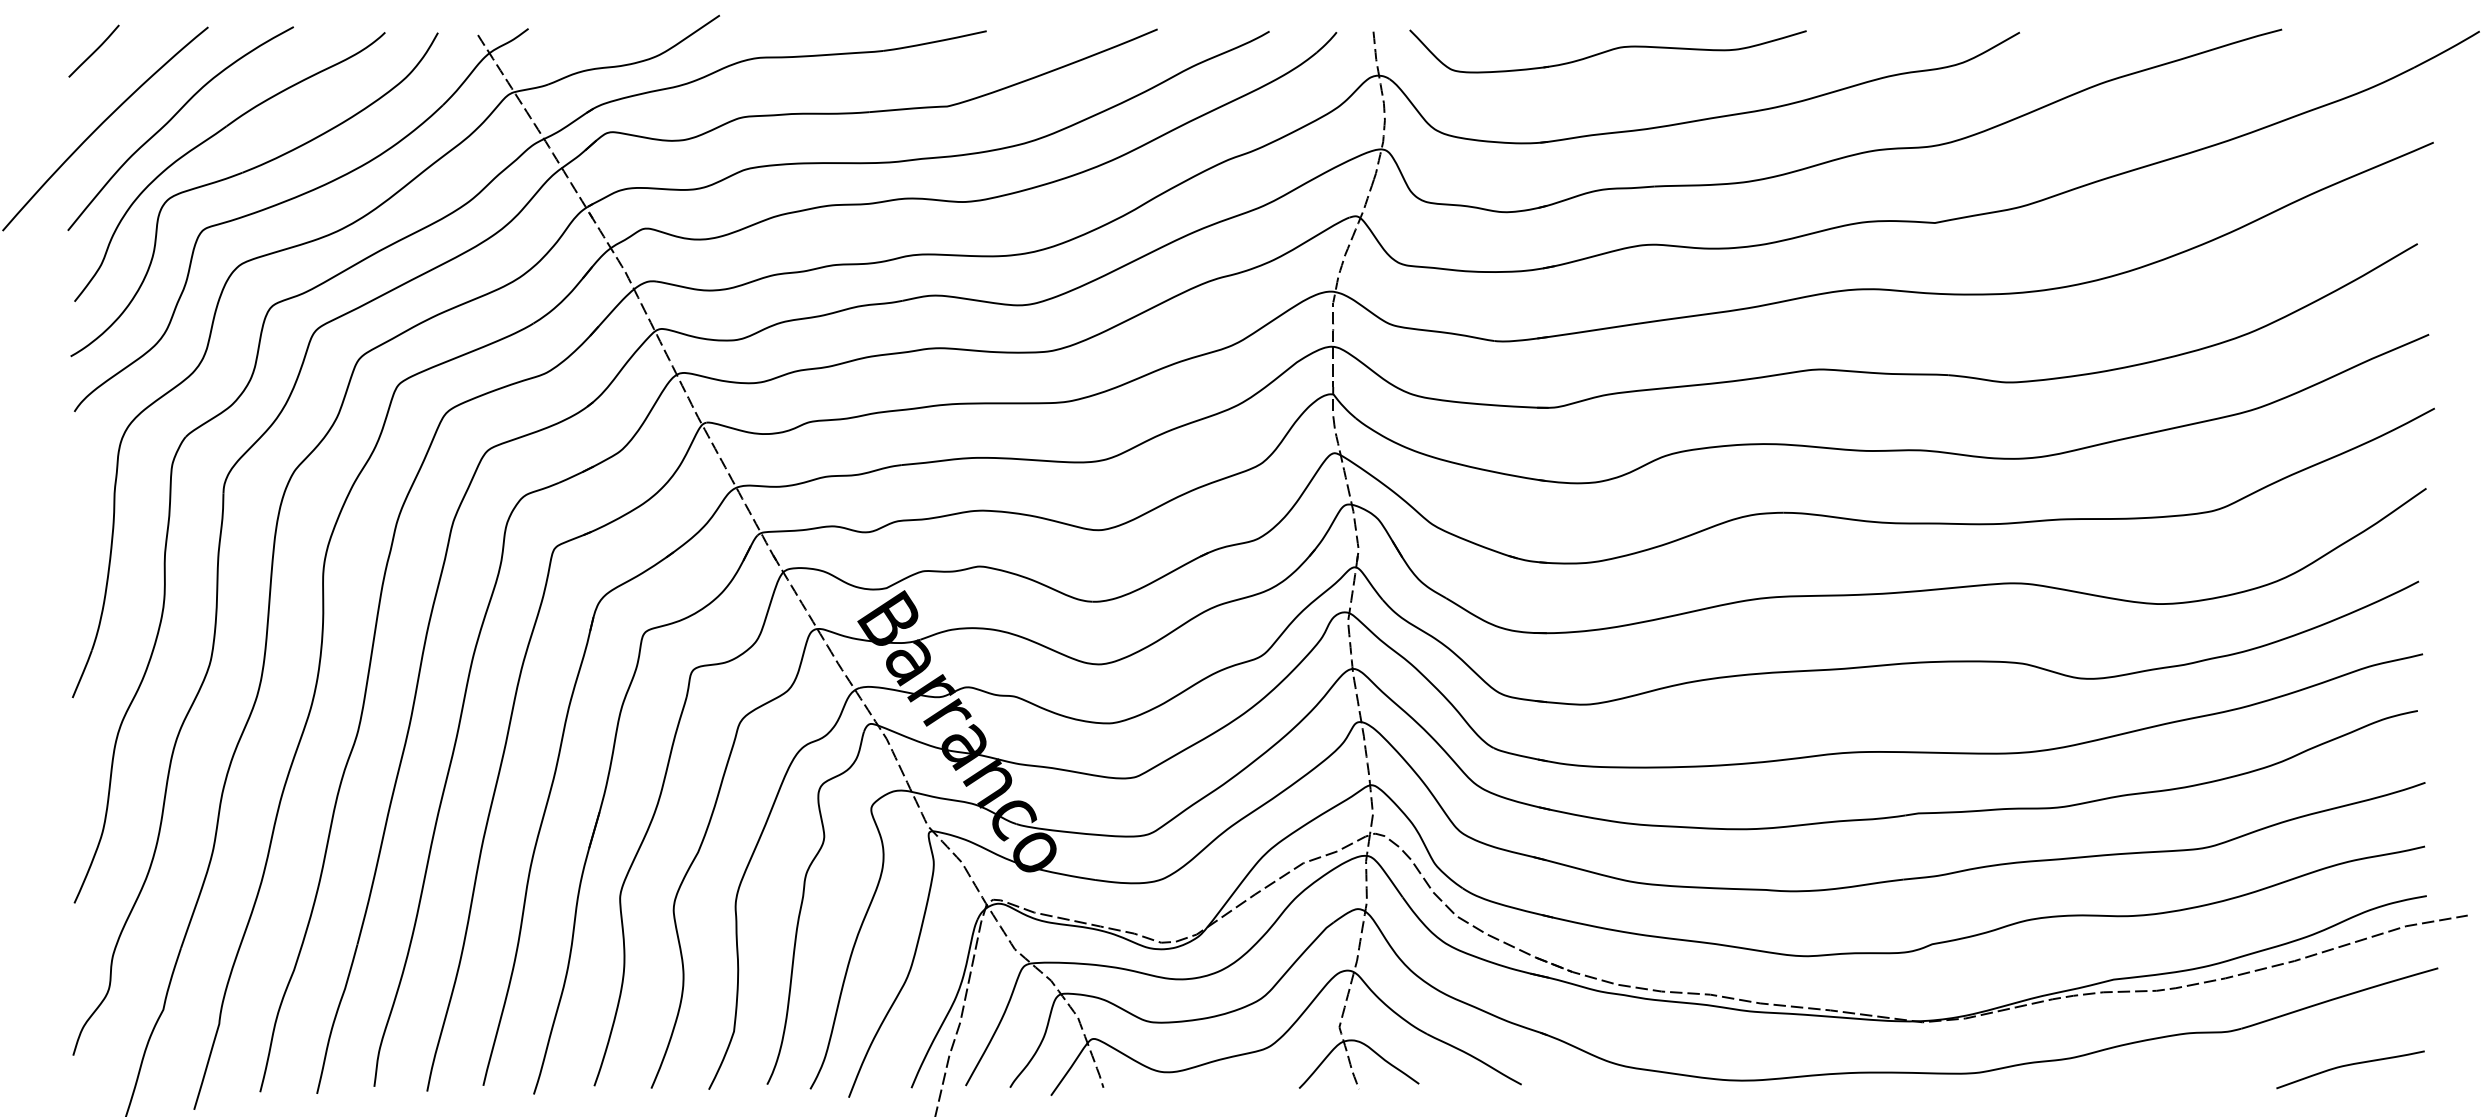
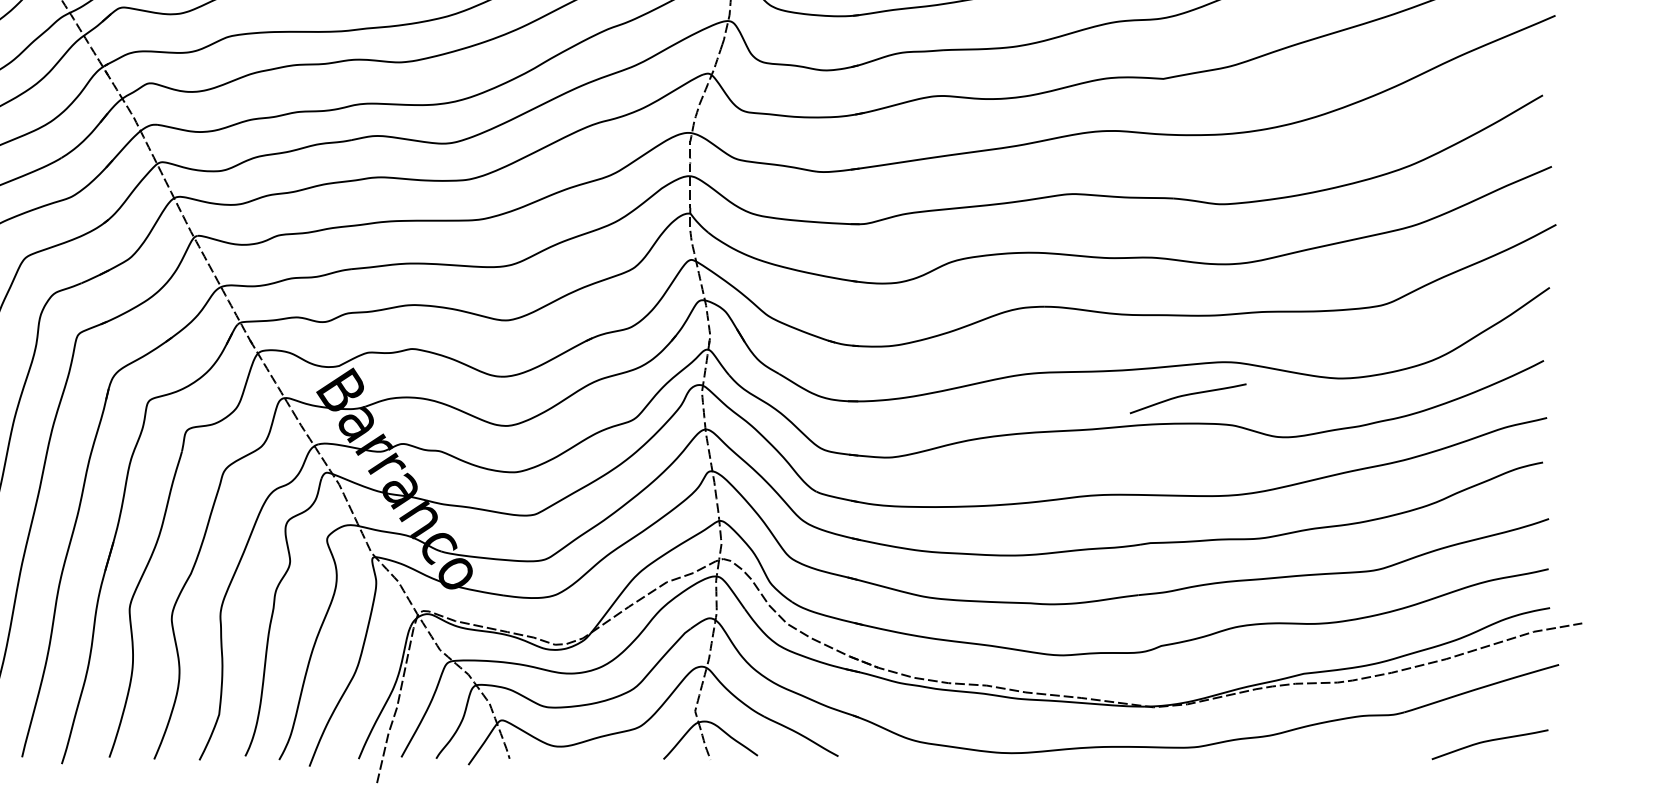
curve: (1966, 625) -> (1188, 395), added

